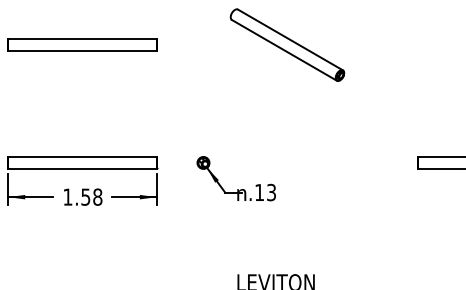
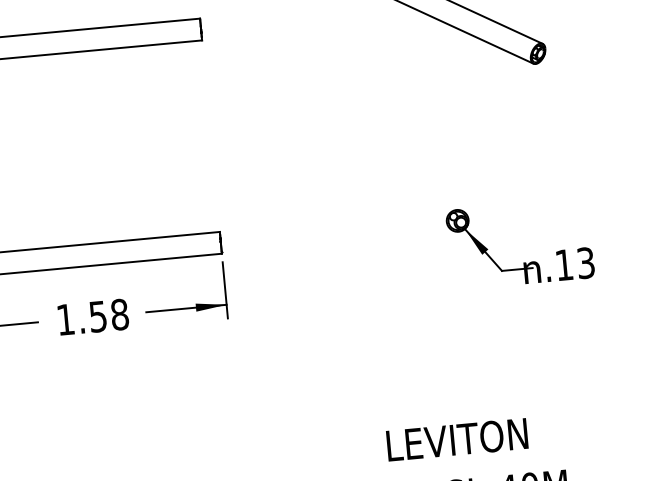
part: (237, 189) -> (523, 263), moved

